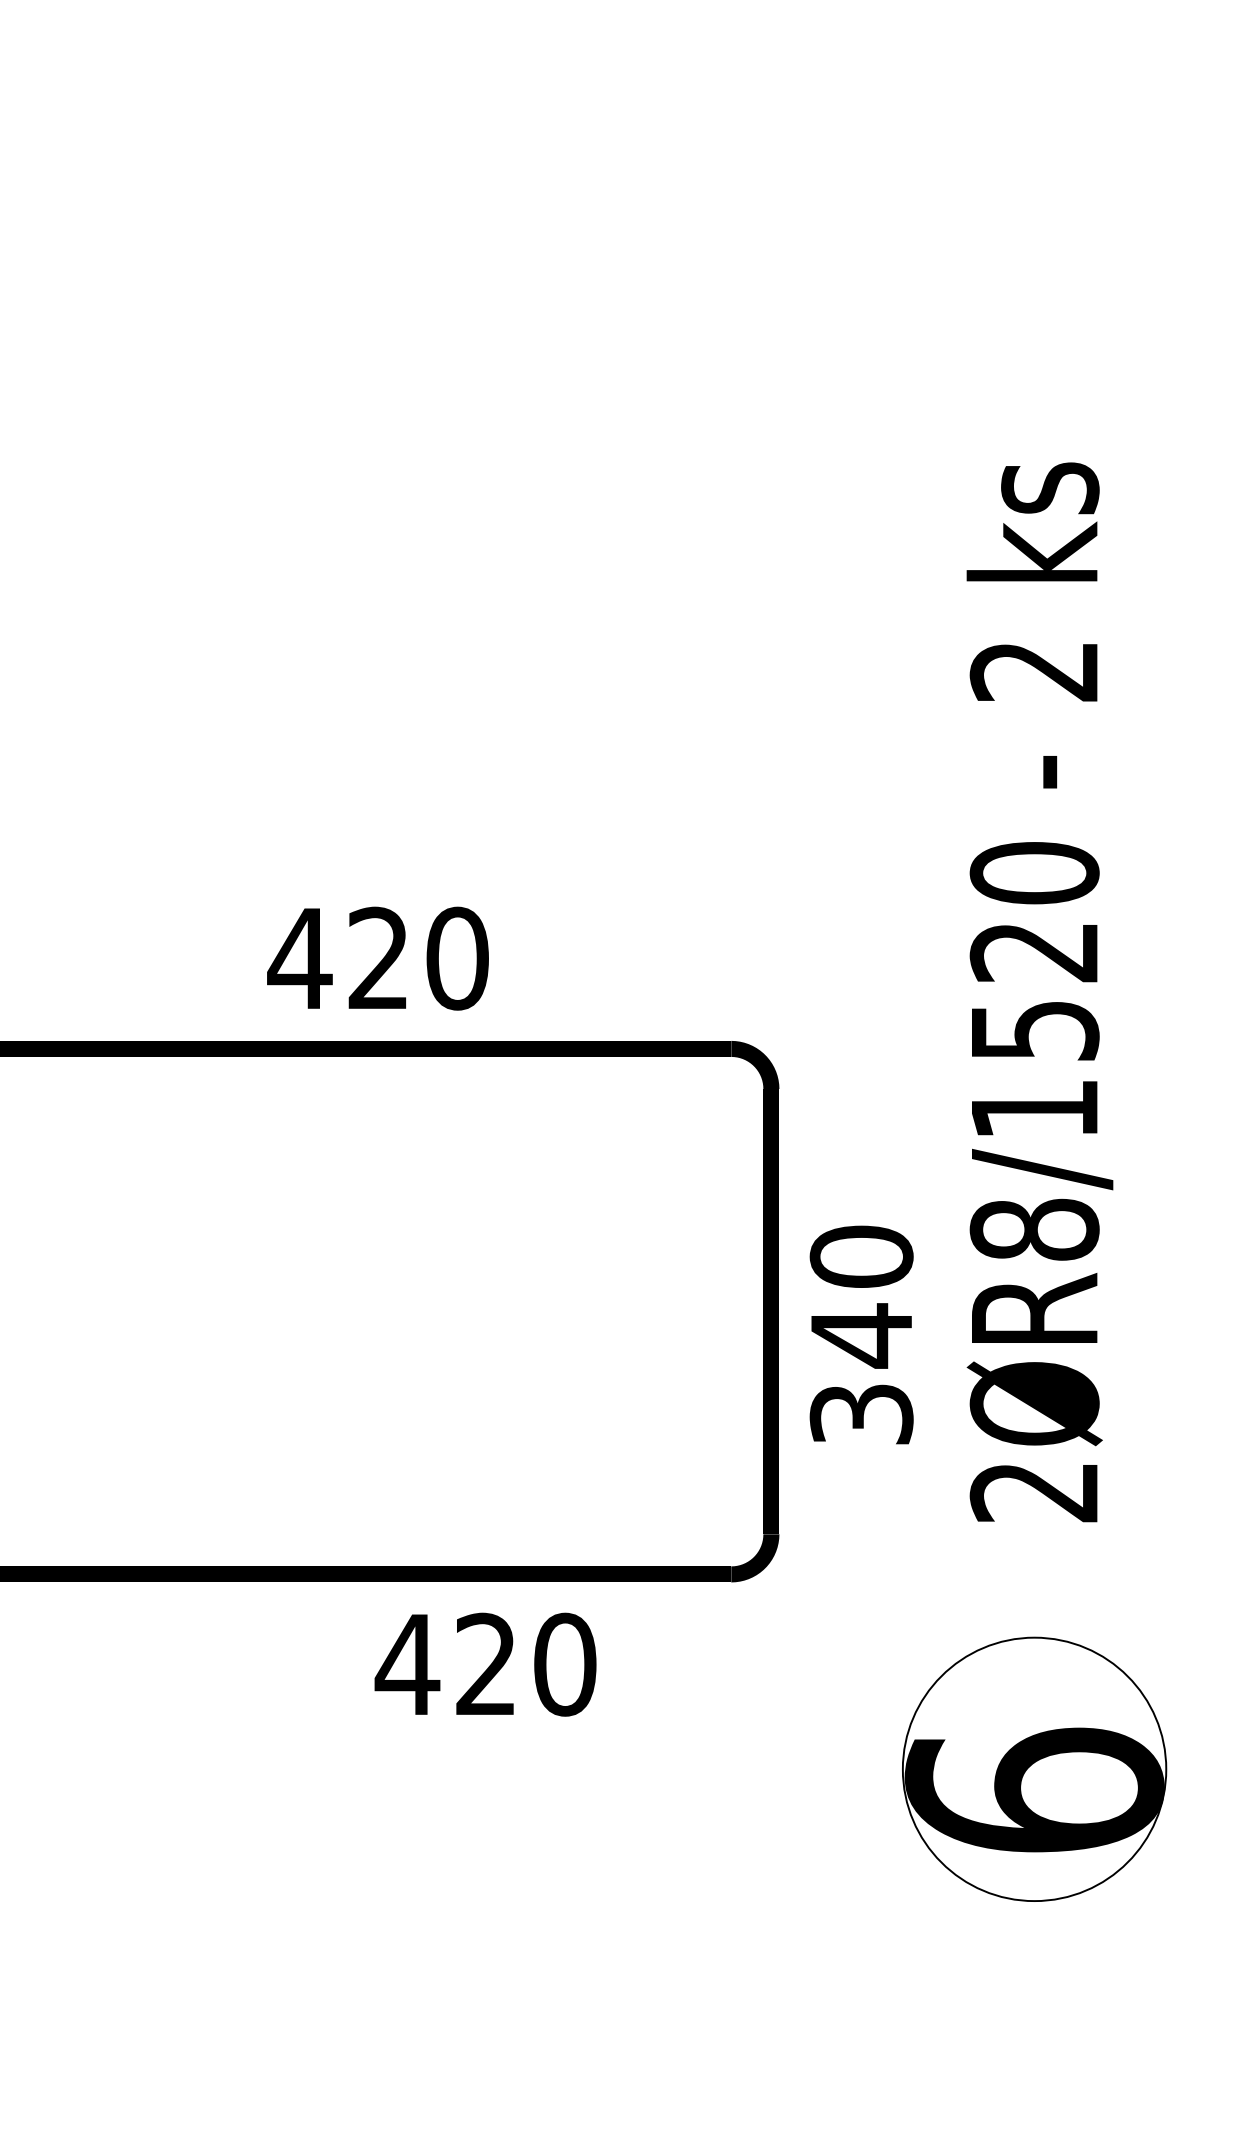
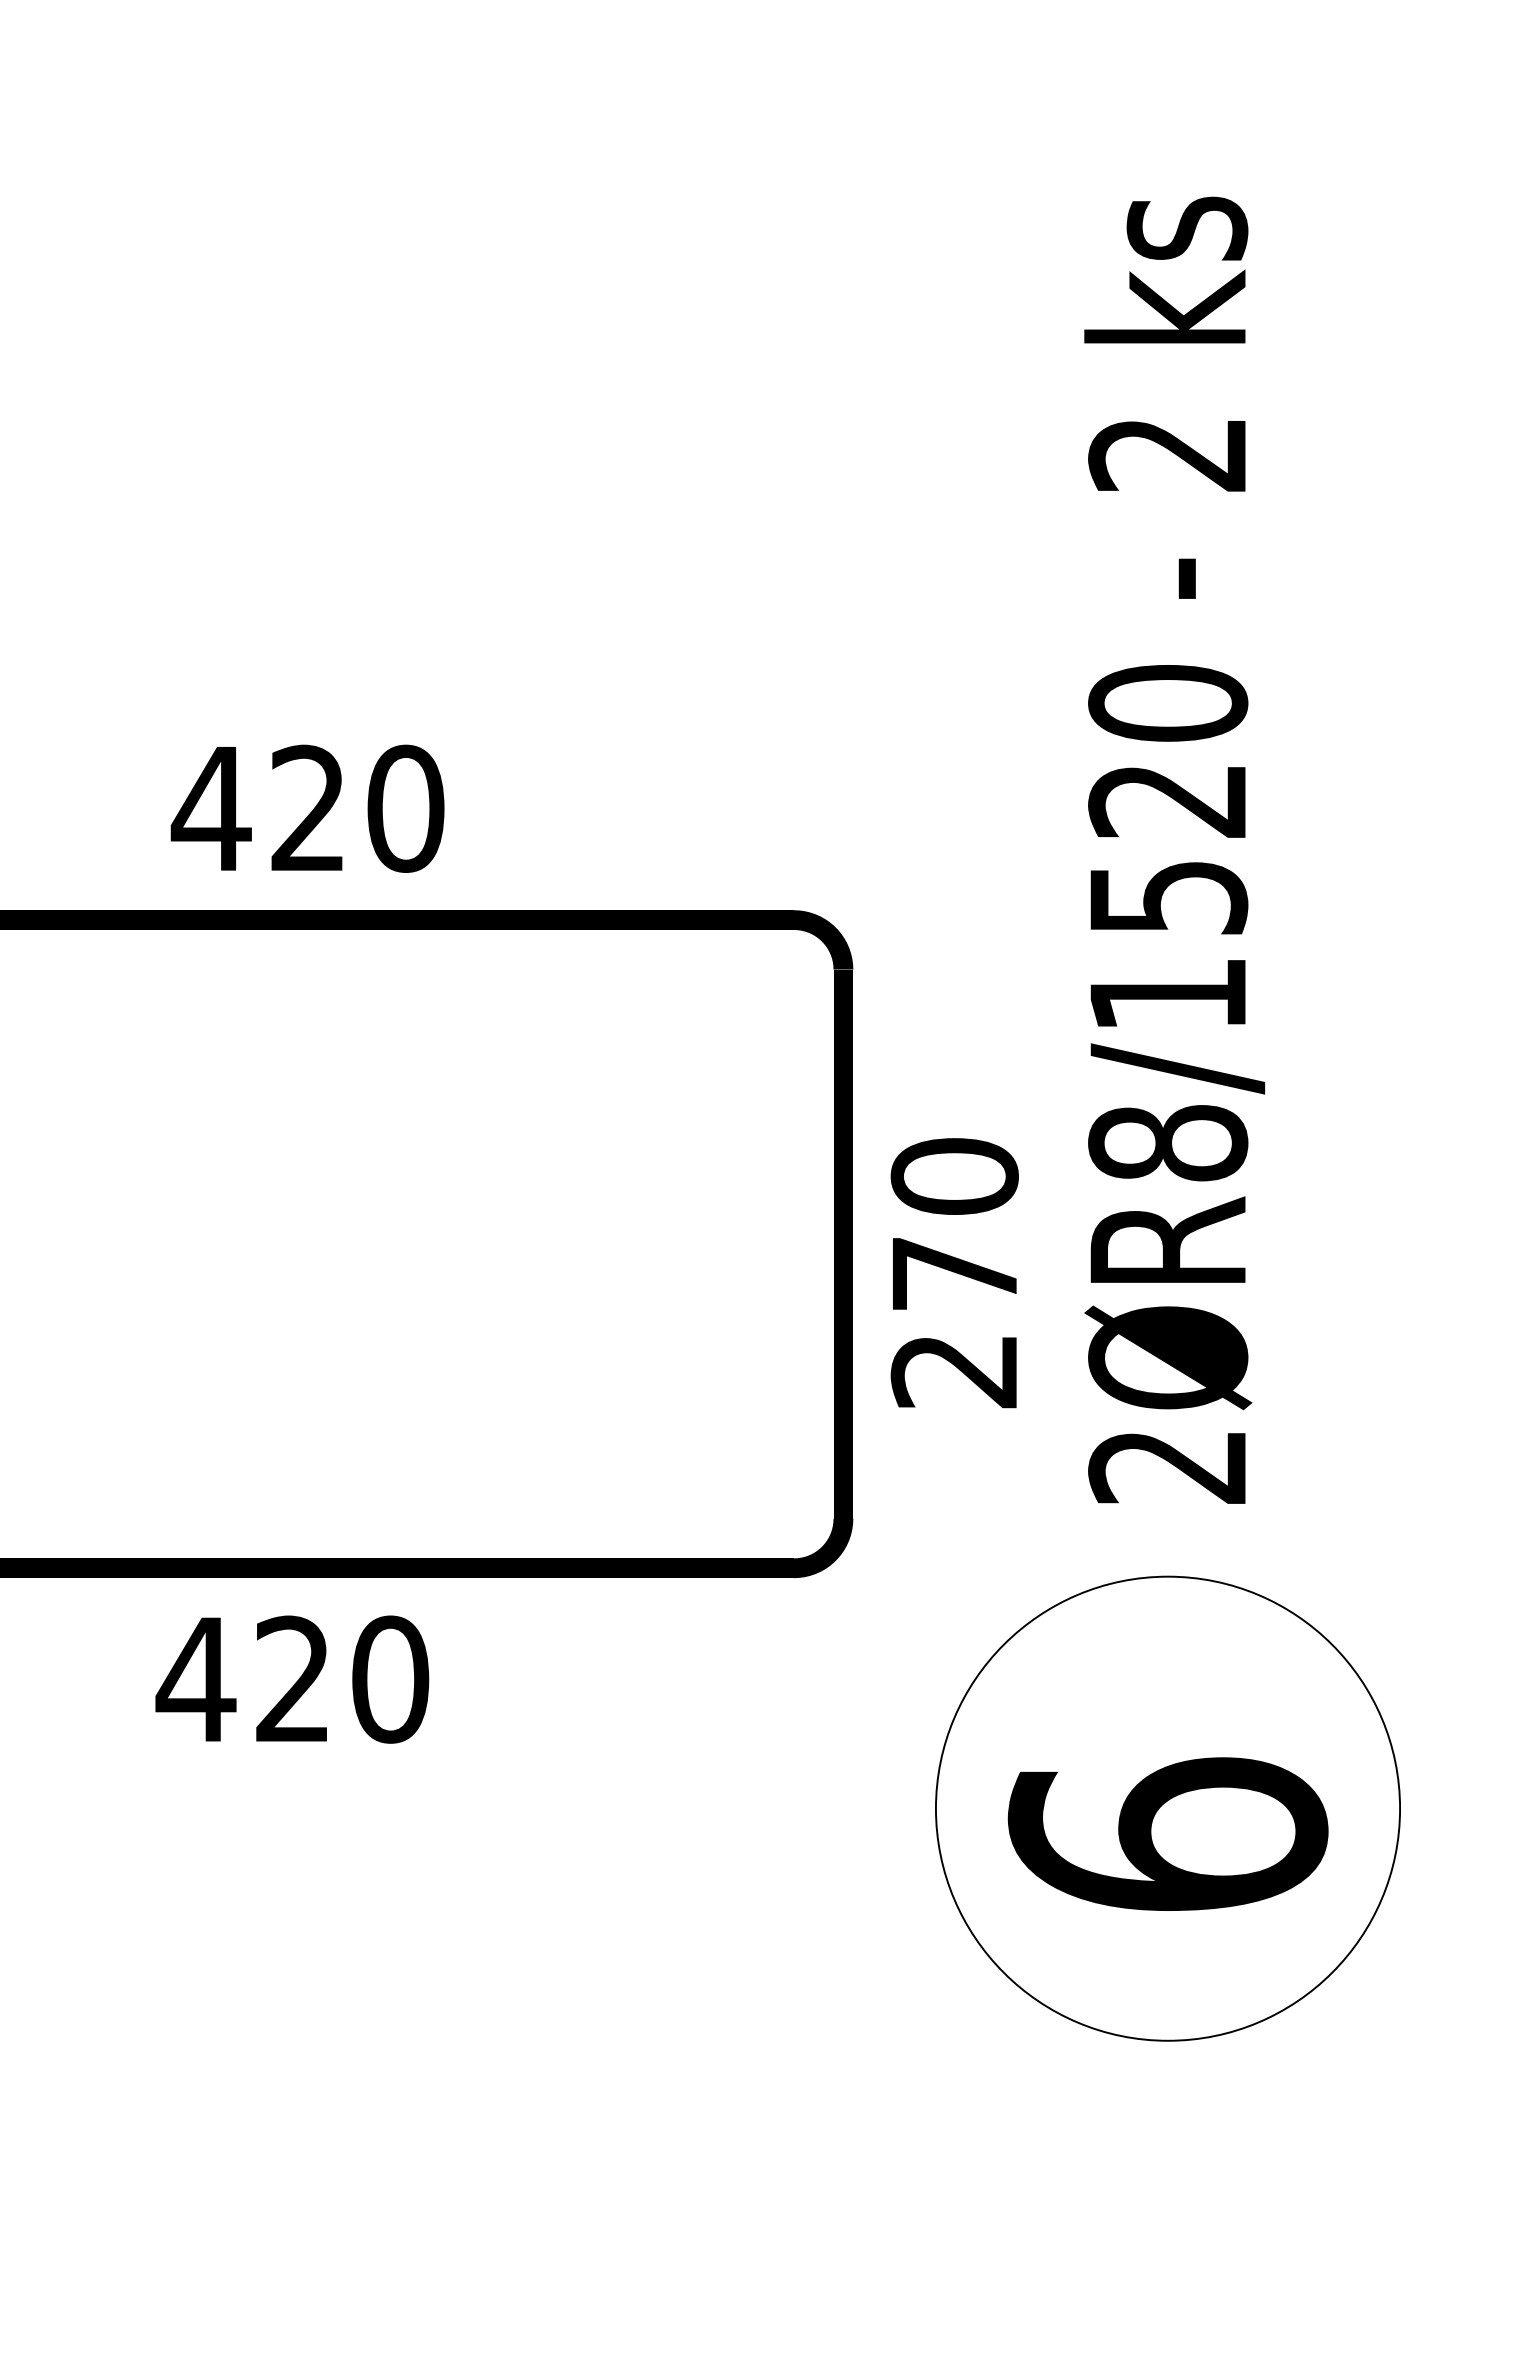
text: (377, 958) -> (307, 808), moved
text: (861, 1373) -> (954, 1320), 340 -> 270
text: (485, 1664) -> (292, 1679), moved
circle: (1034, 1769) -> (1167, 1808), size x1.43

